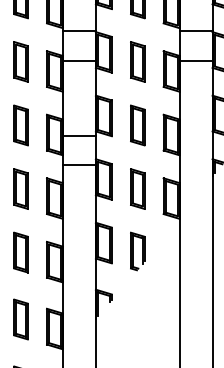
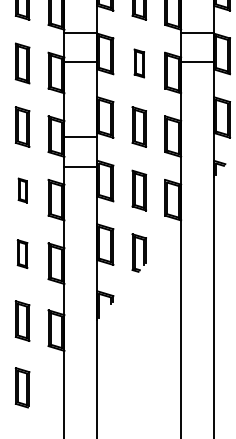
part: (137, 61) -> (139, 63), size x0.7
part: (20, 188) -> (22, 190), size x0.6
part: (20, 251) -> (22, 253), size x0.7

